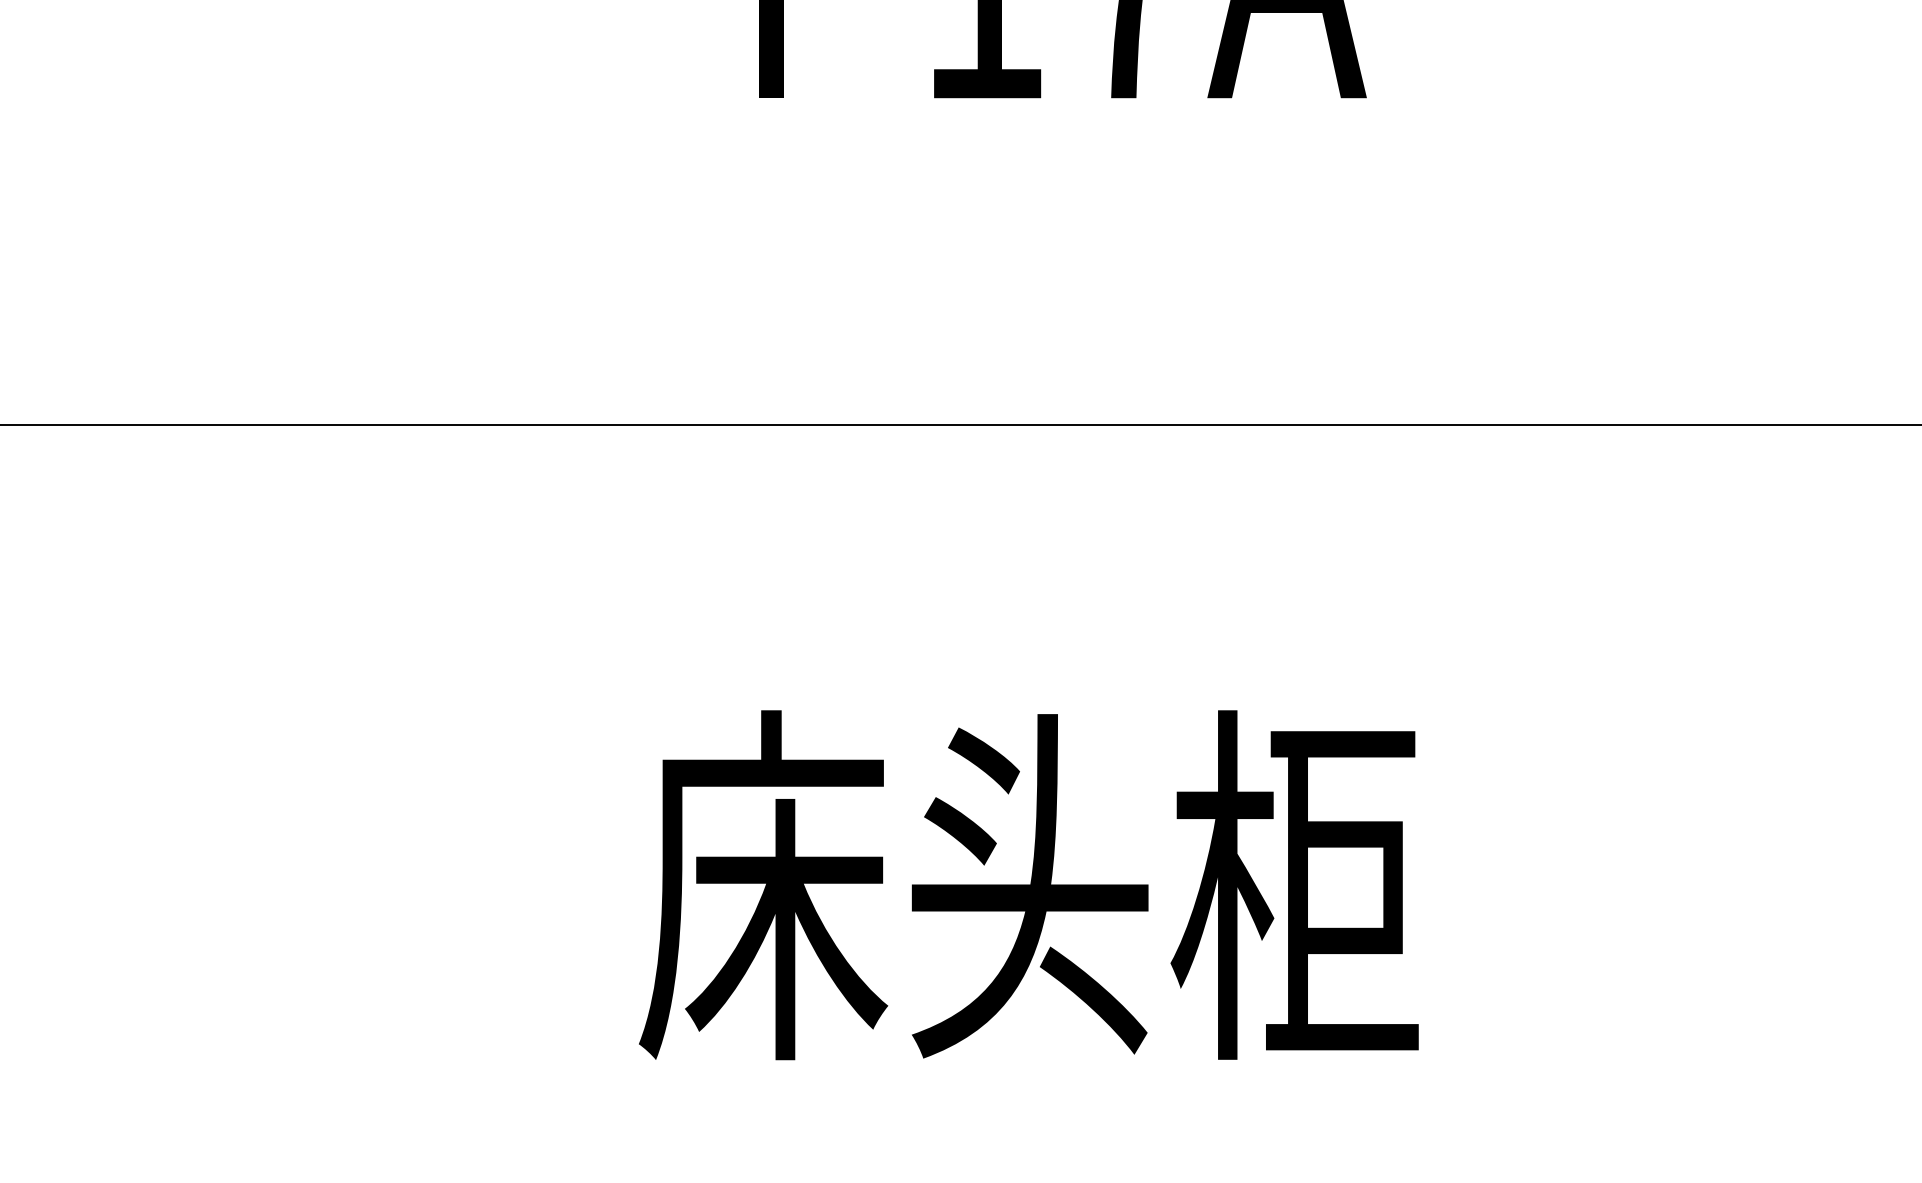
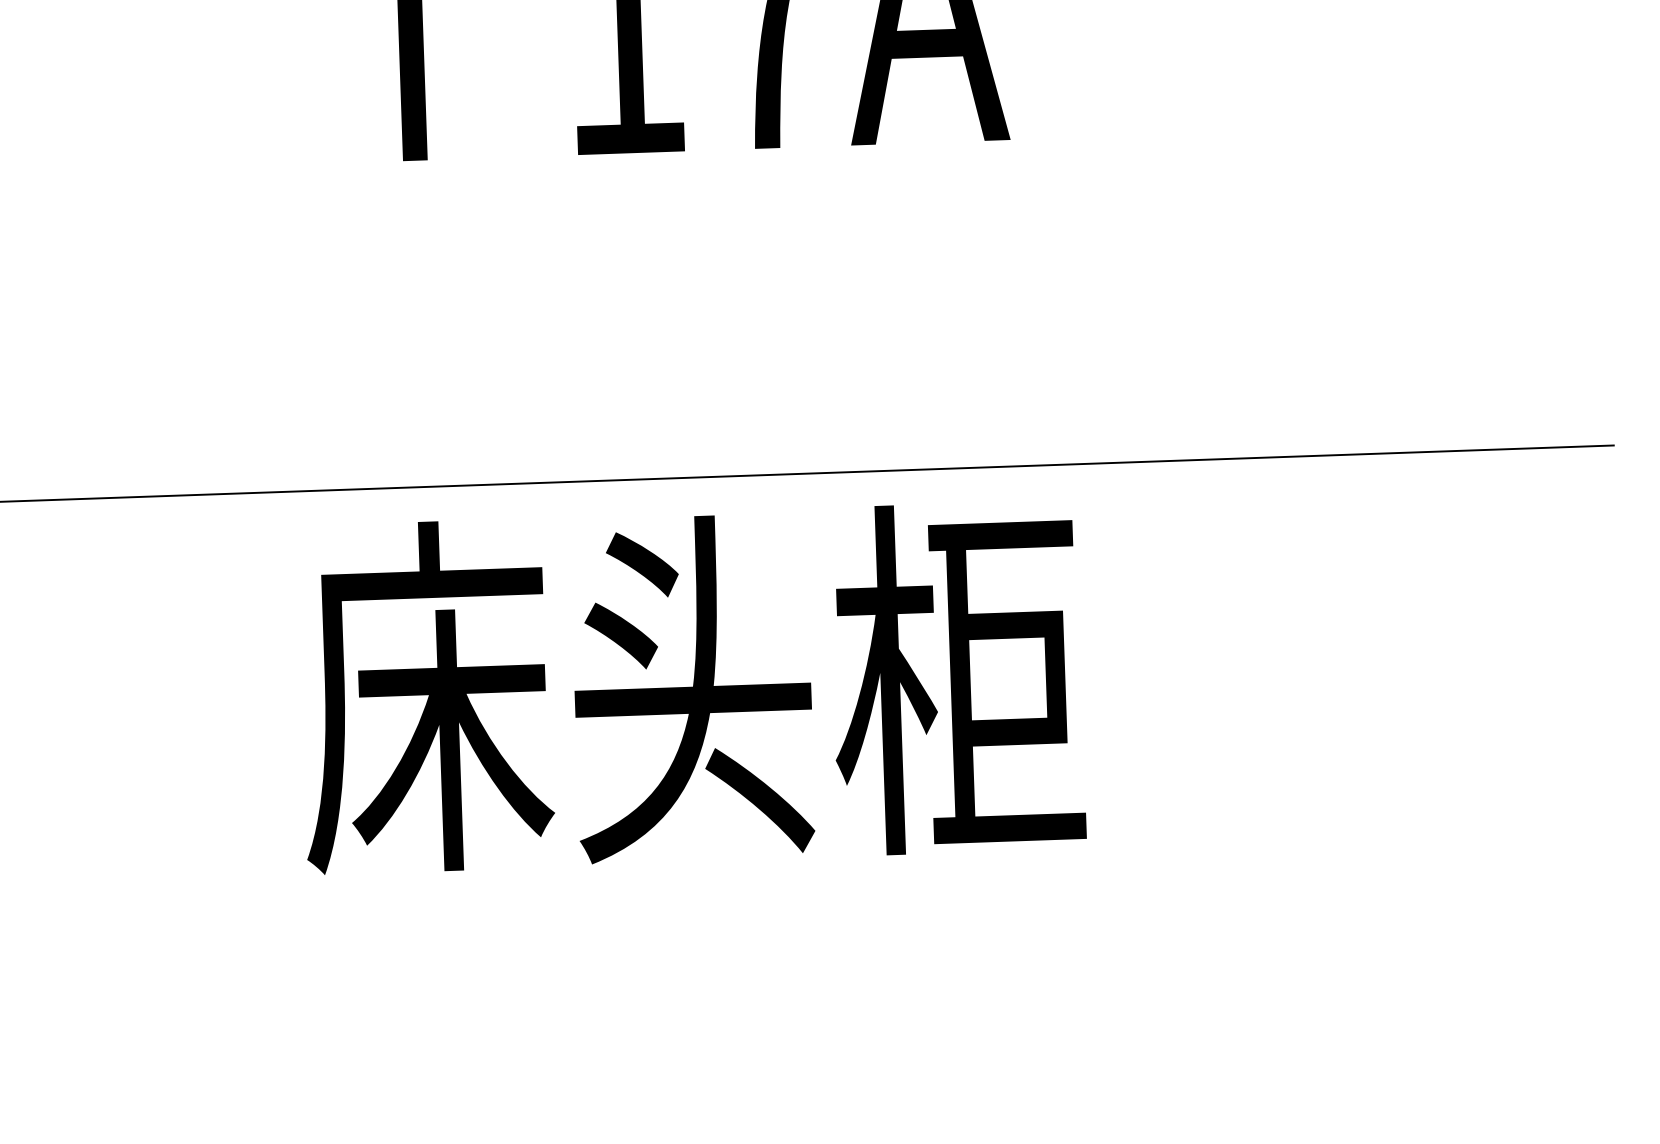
text: (1028, 885) -> (691, 687), moved

